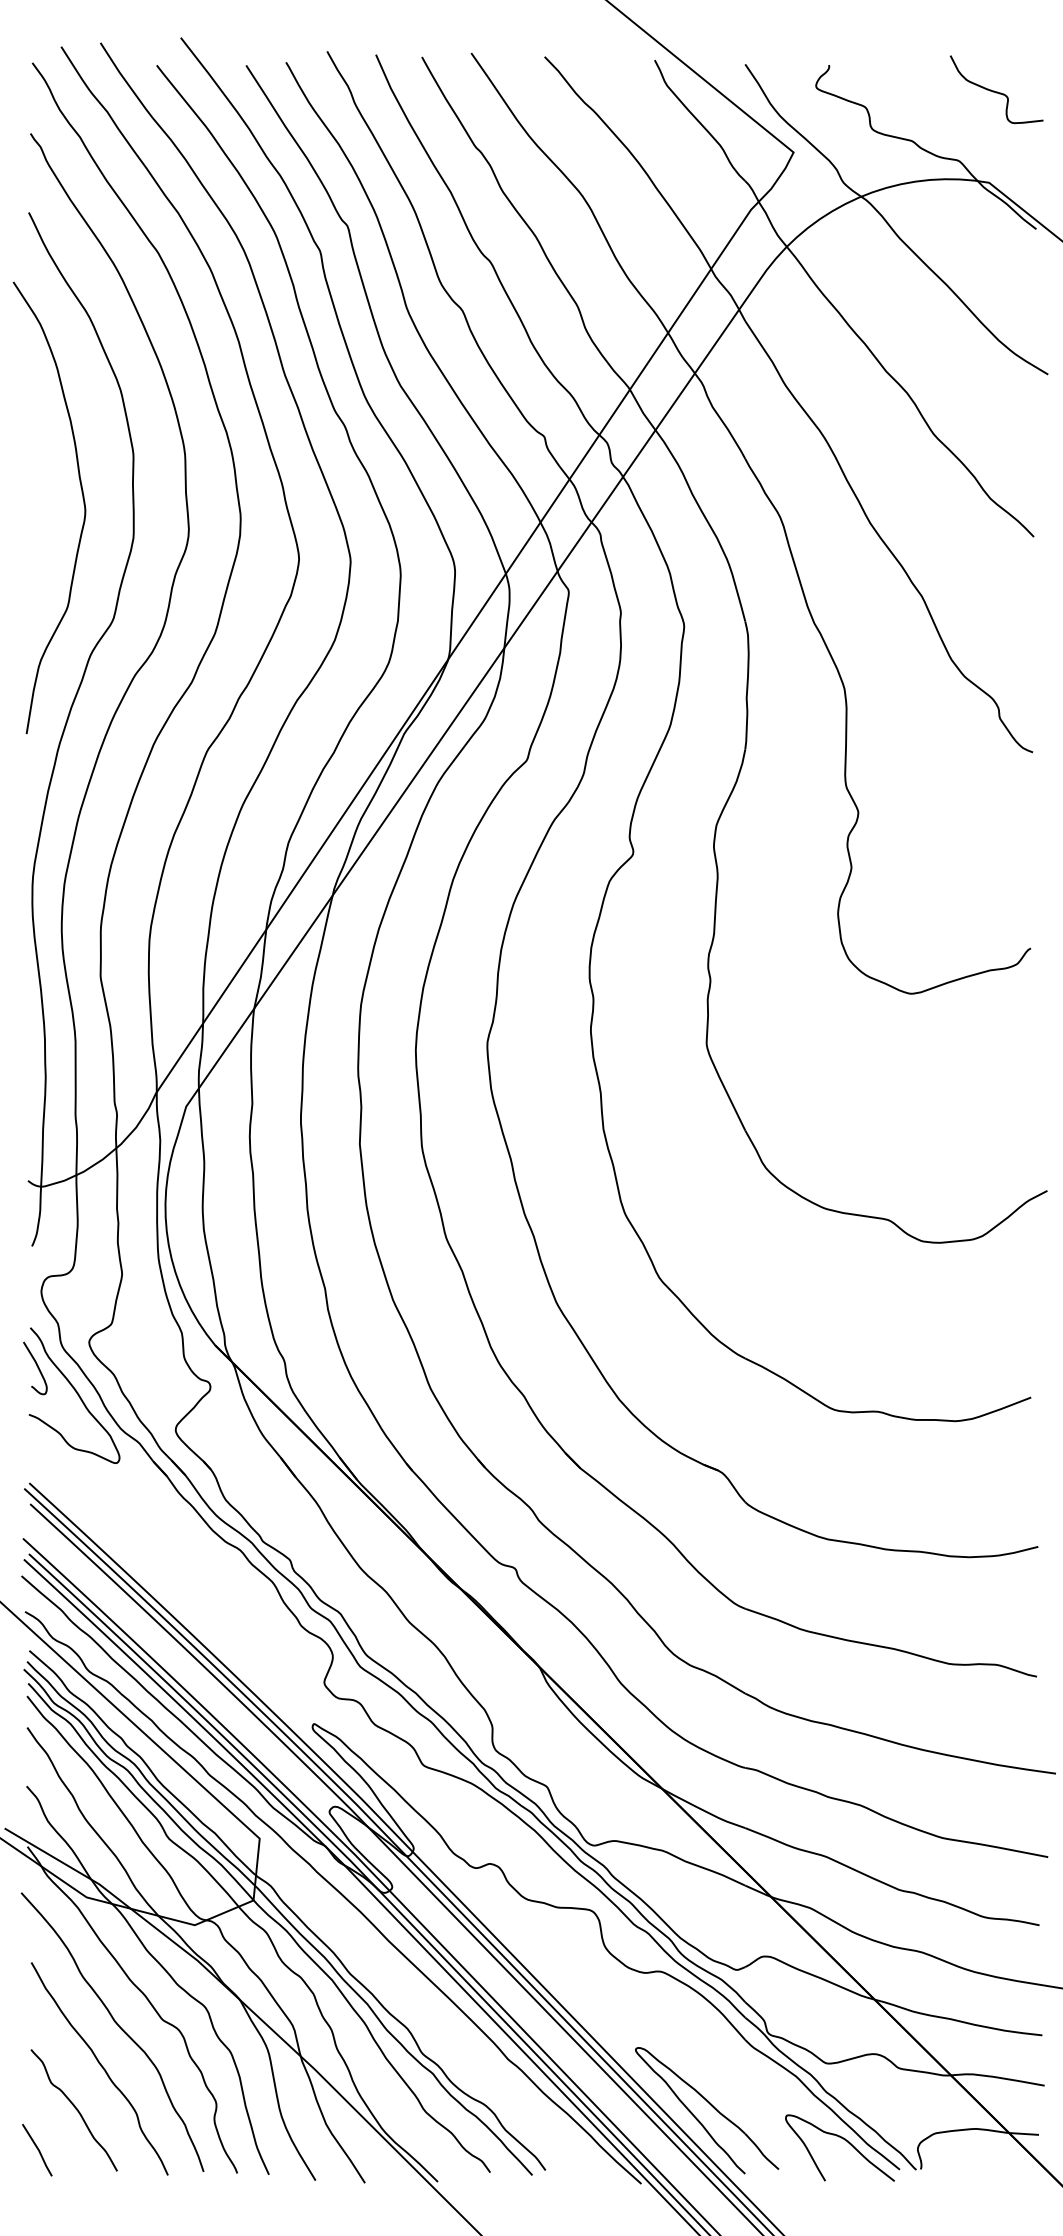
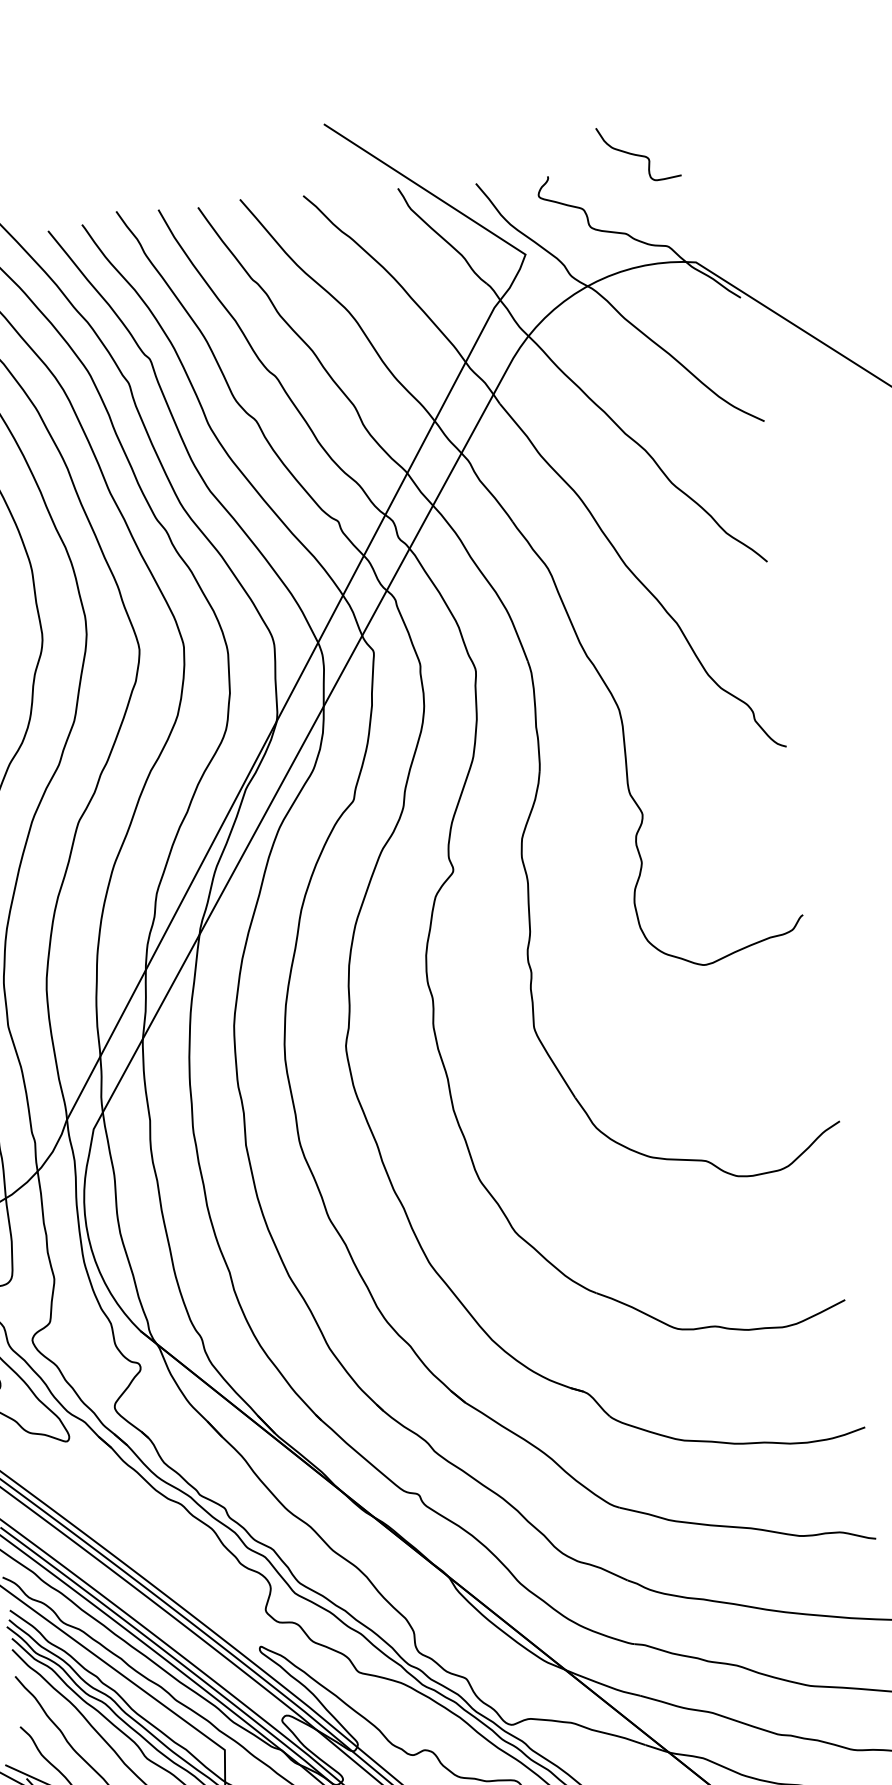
curve: (996, 91) -> (638, 154), moved

